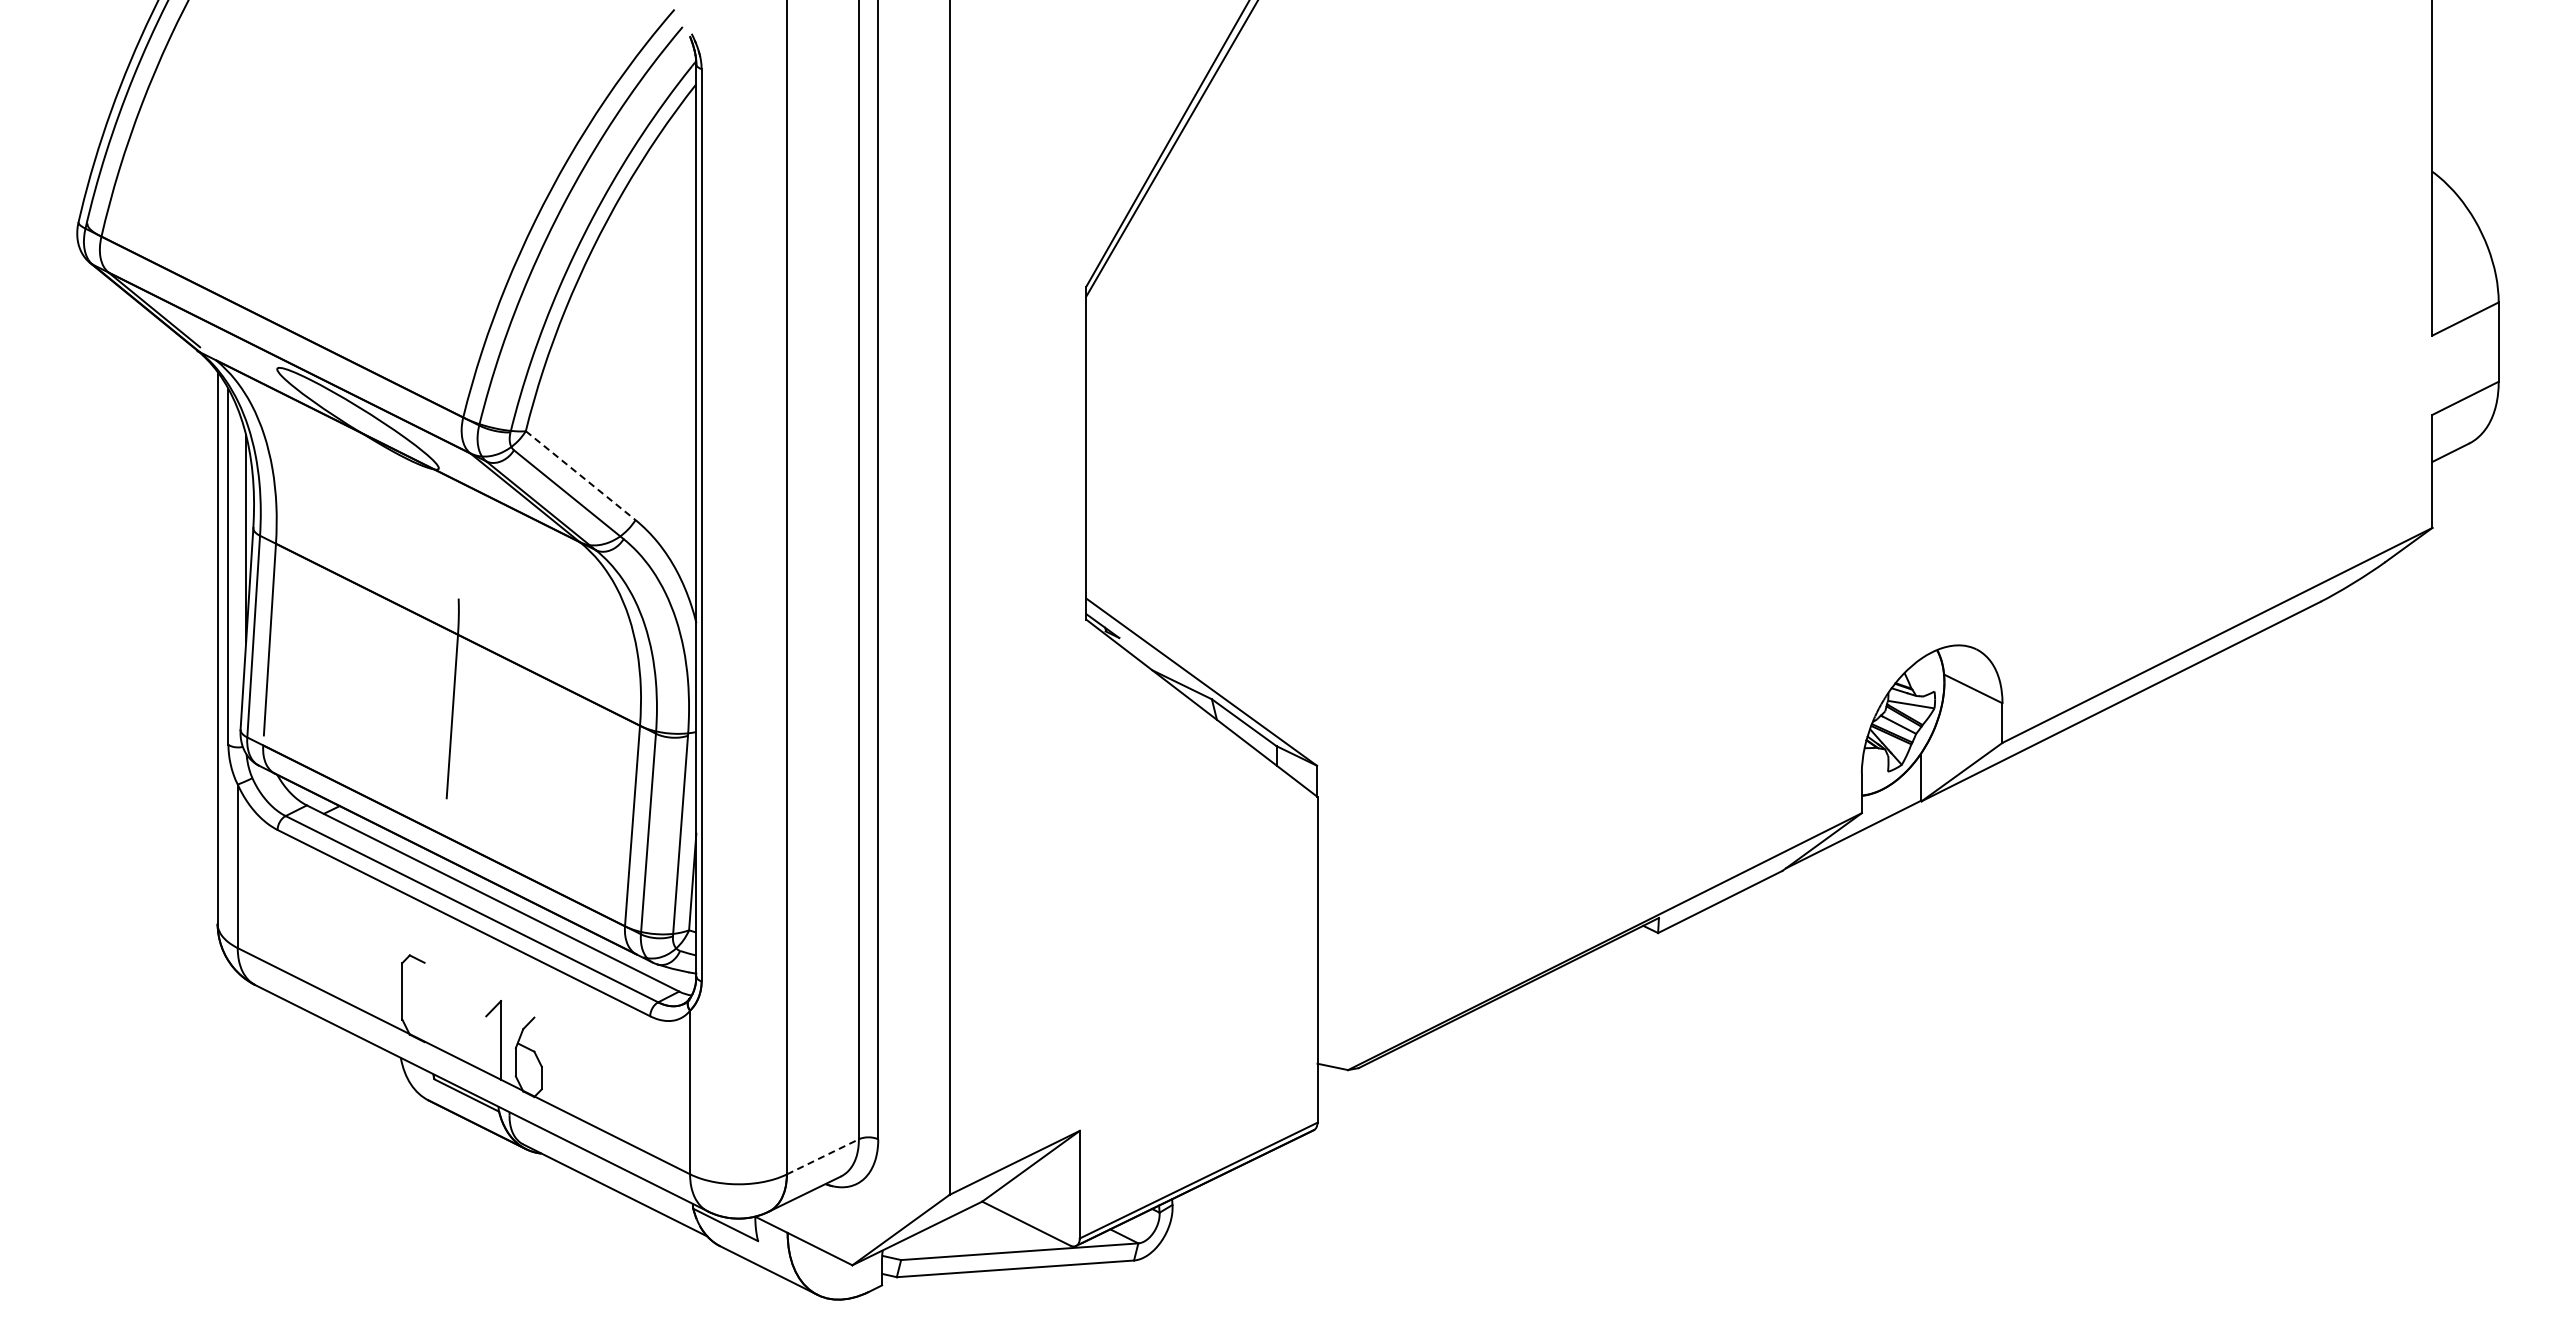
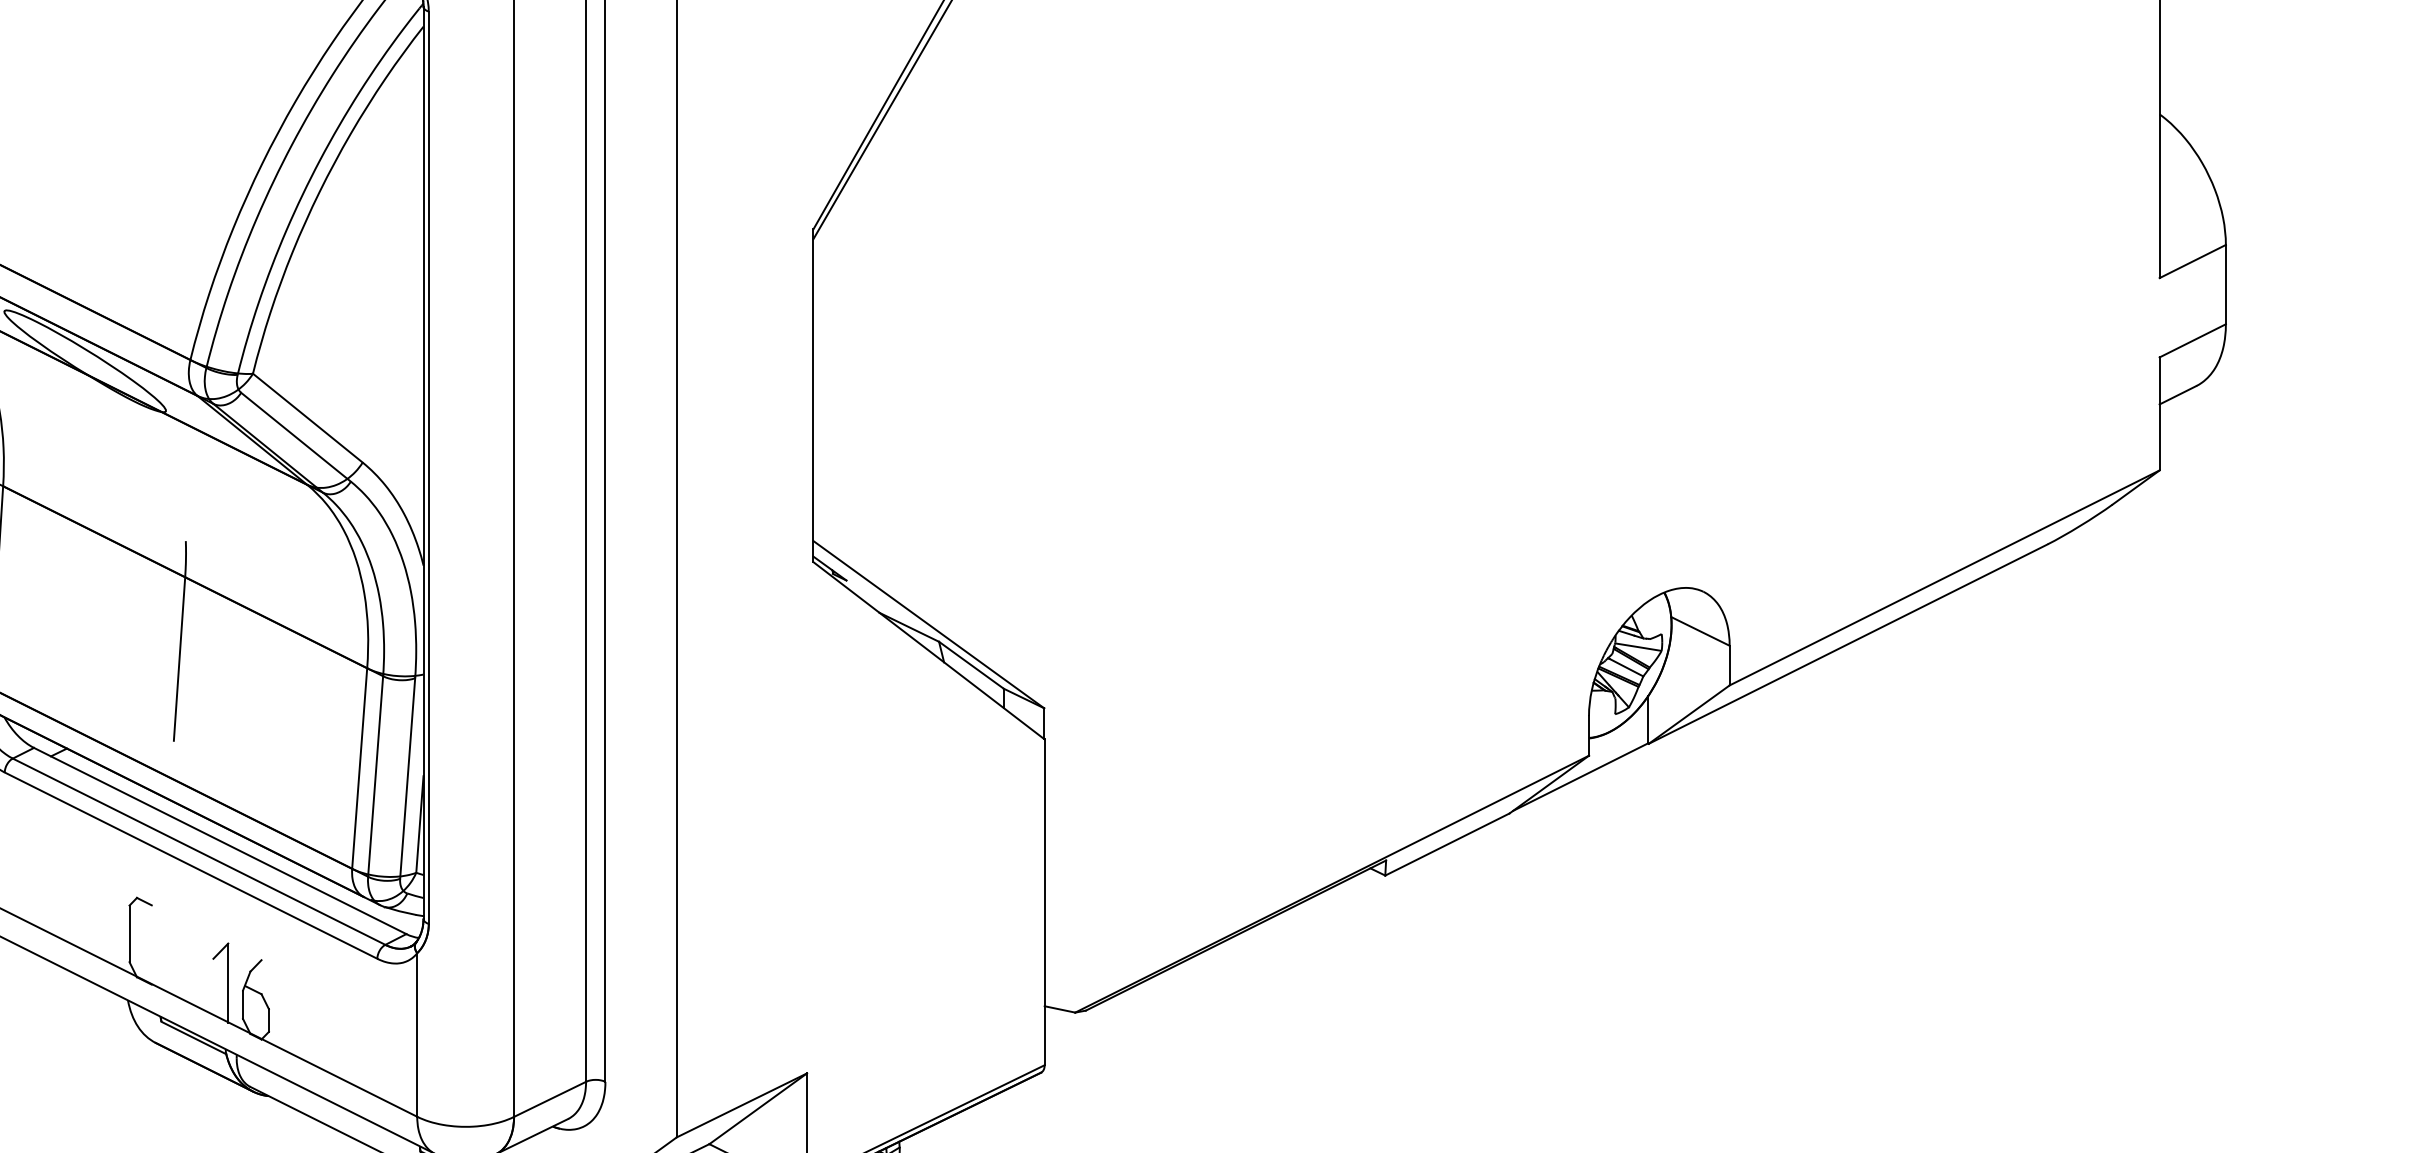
line: (580, 475) -> (307, 418), dashed -> solid
line: (823, 1156) -> (550, 1099), dashed -> solid

